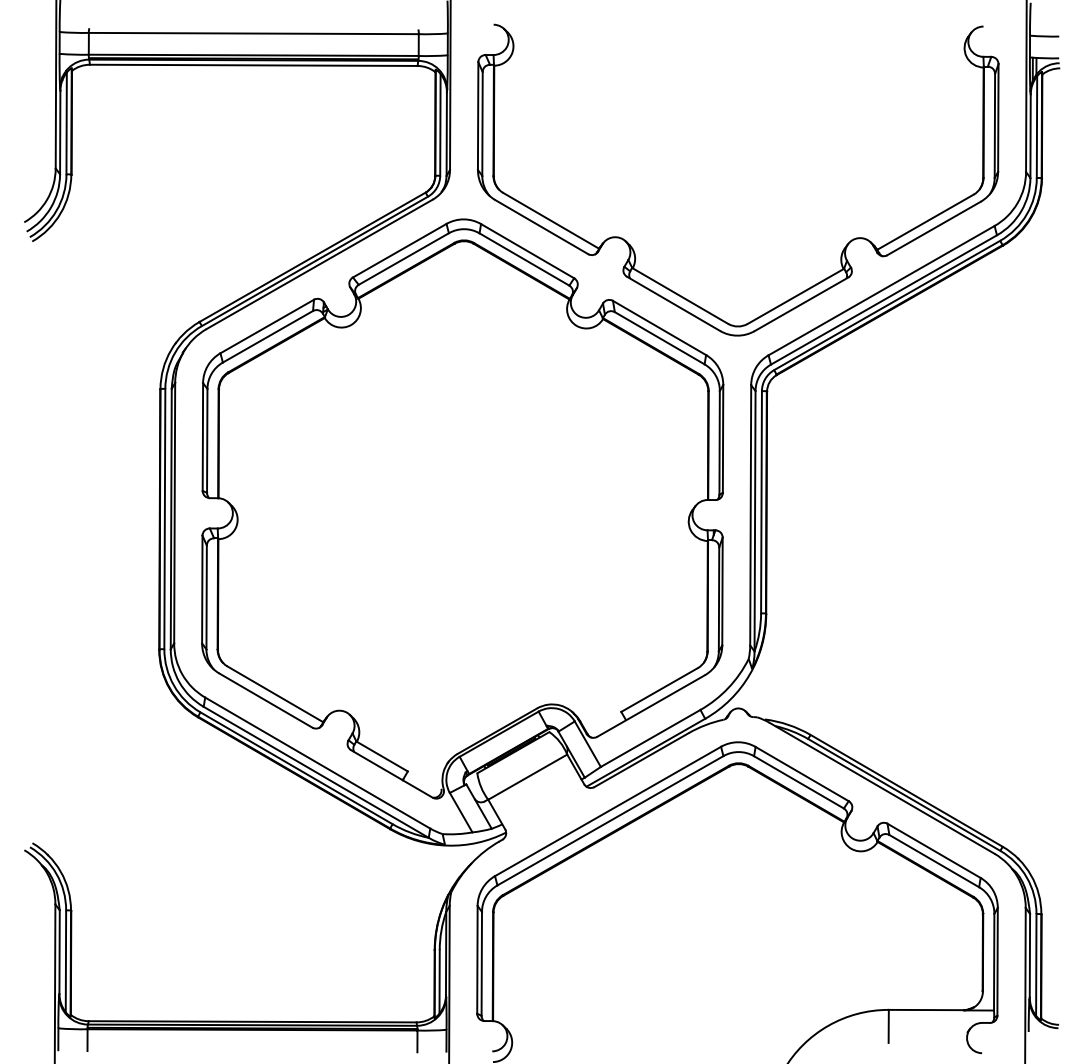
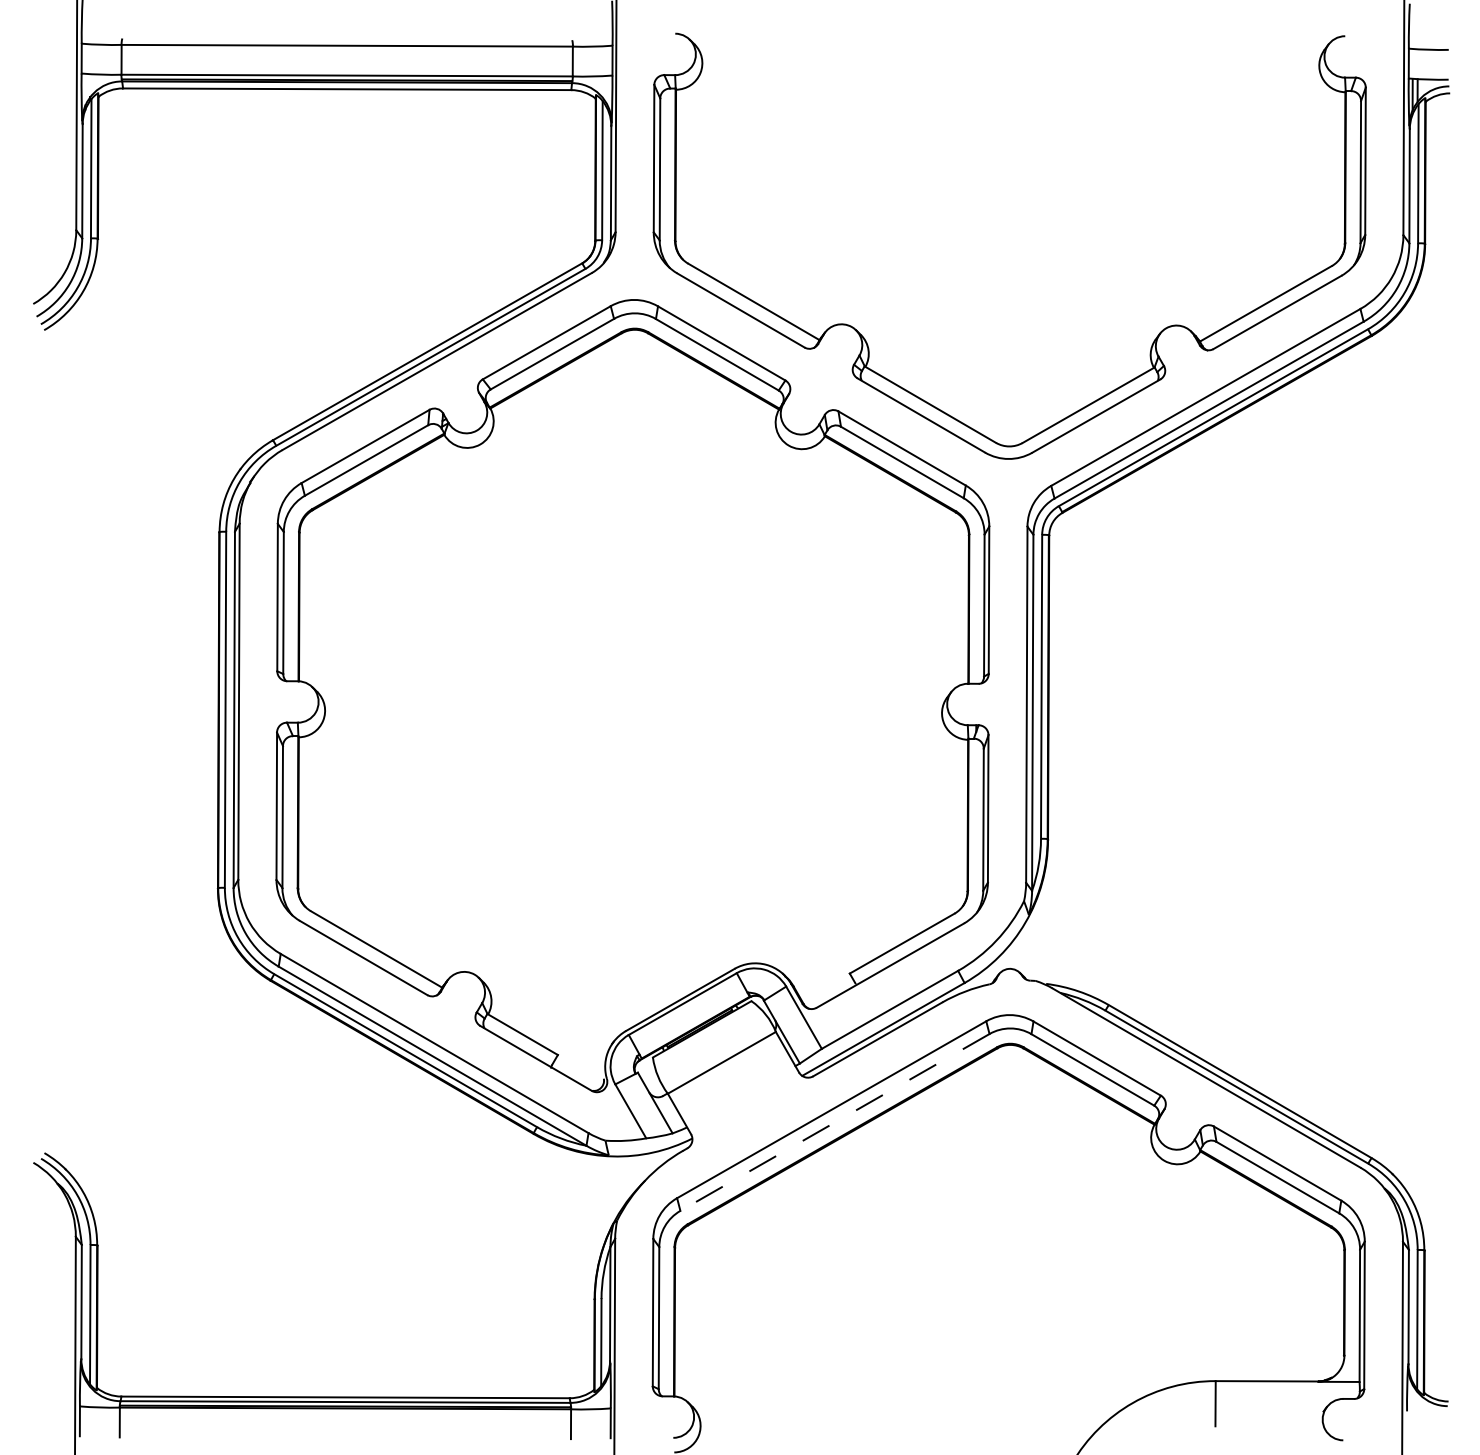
line: (610, 821) -> (835, 1123), solid -> dashed

